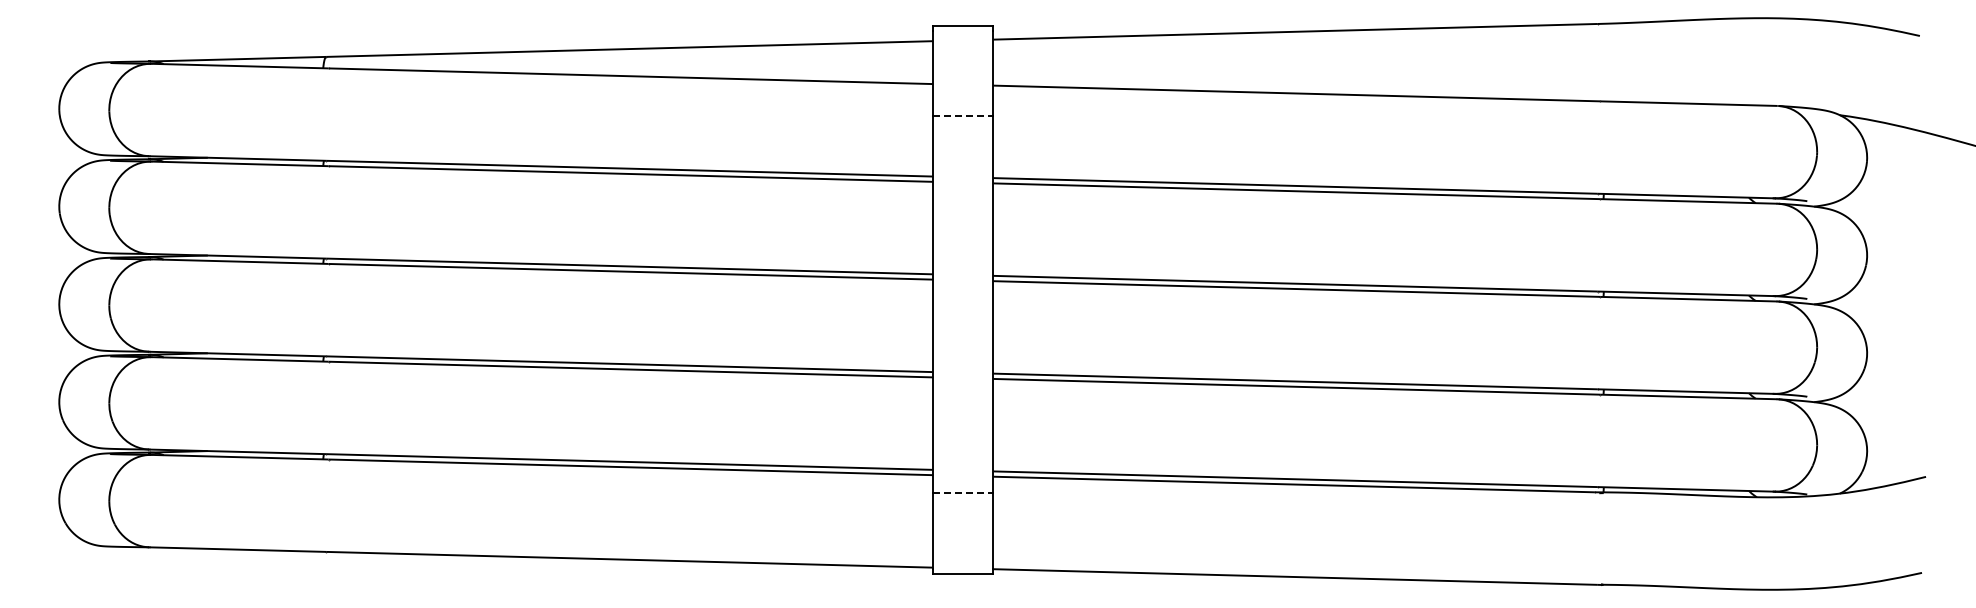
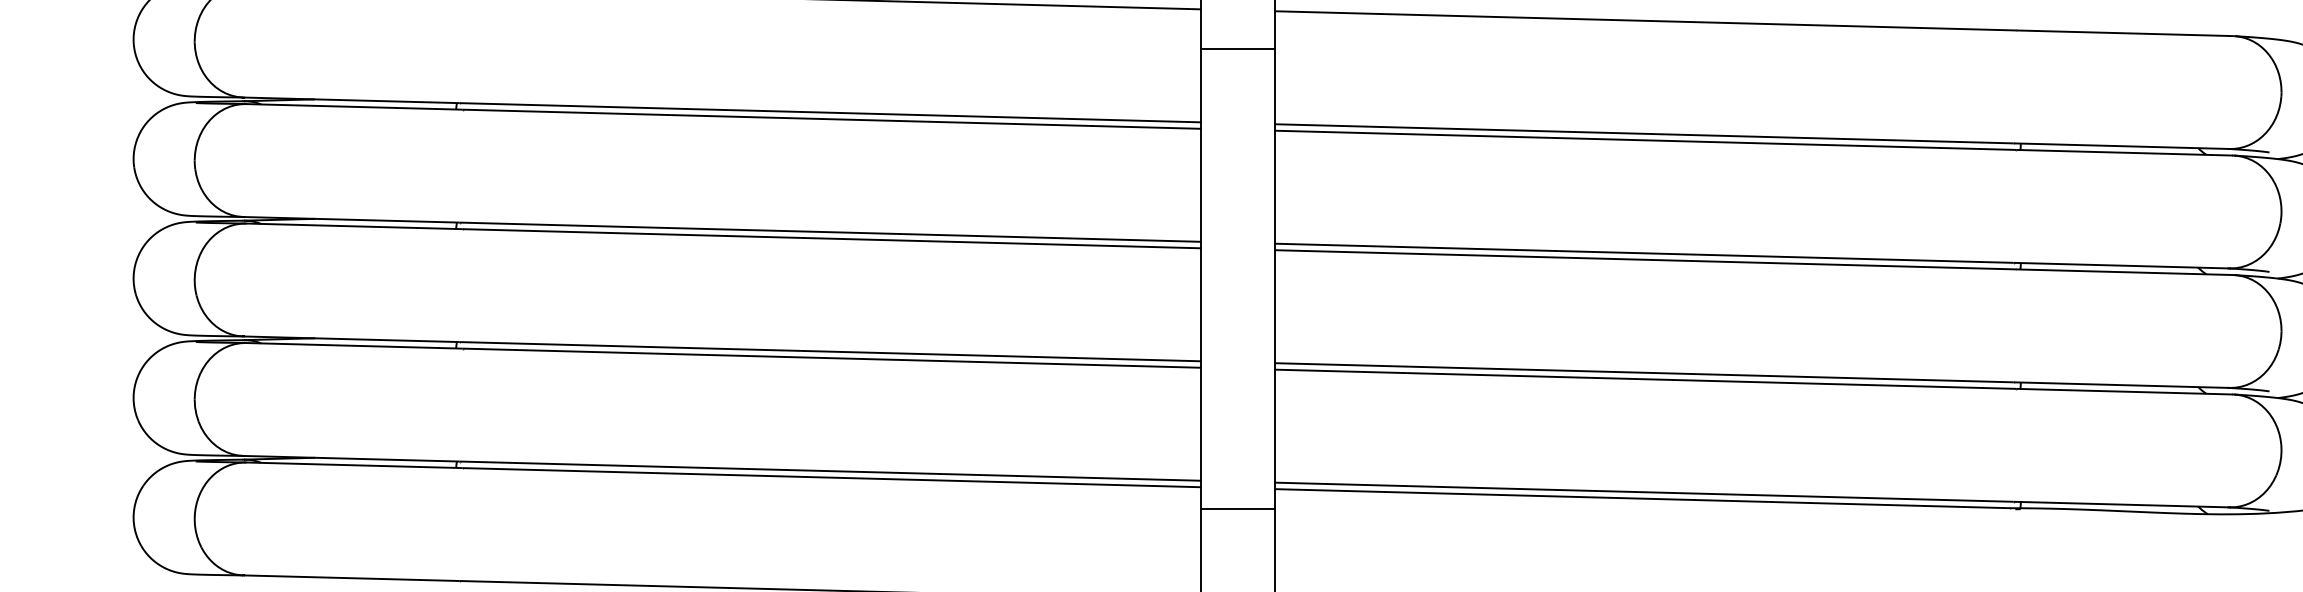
line: (963, 116) -> (1238, 48), dashed -> solid
line: (963, 492) -> (1238, 508), dashed -> solid

